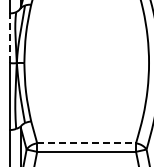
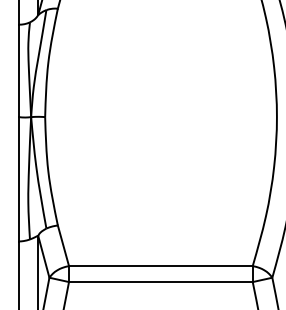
line: (10, 38) -> (19, 71), dashed -> solid
line: (87, 143) -> (162, 266), dashed -> solid

